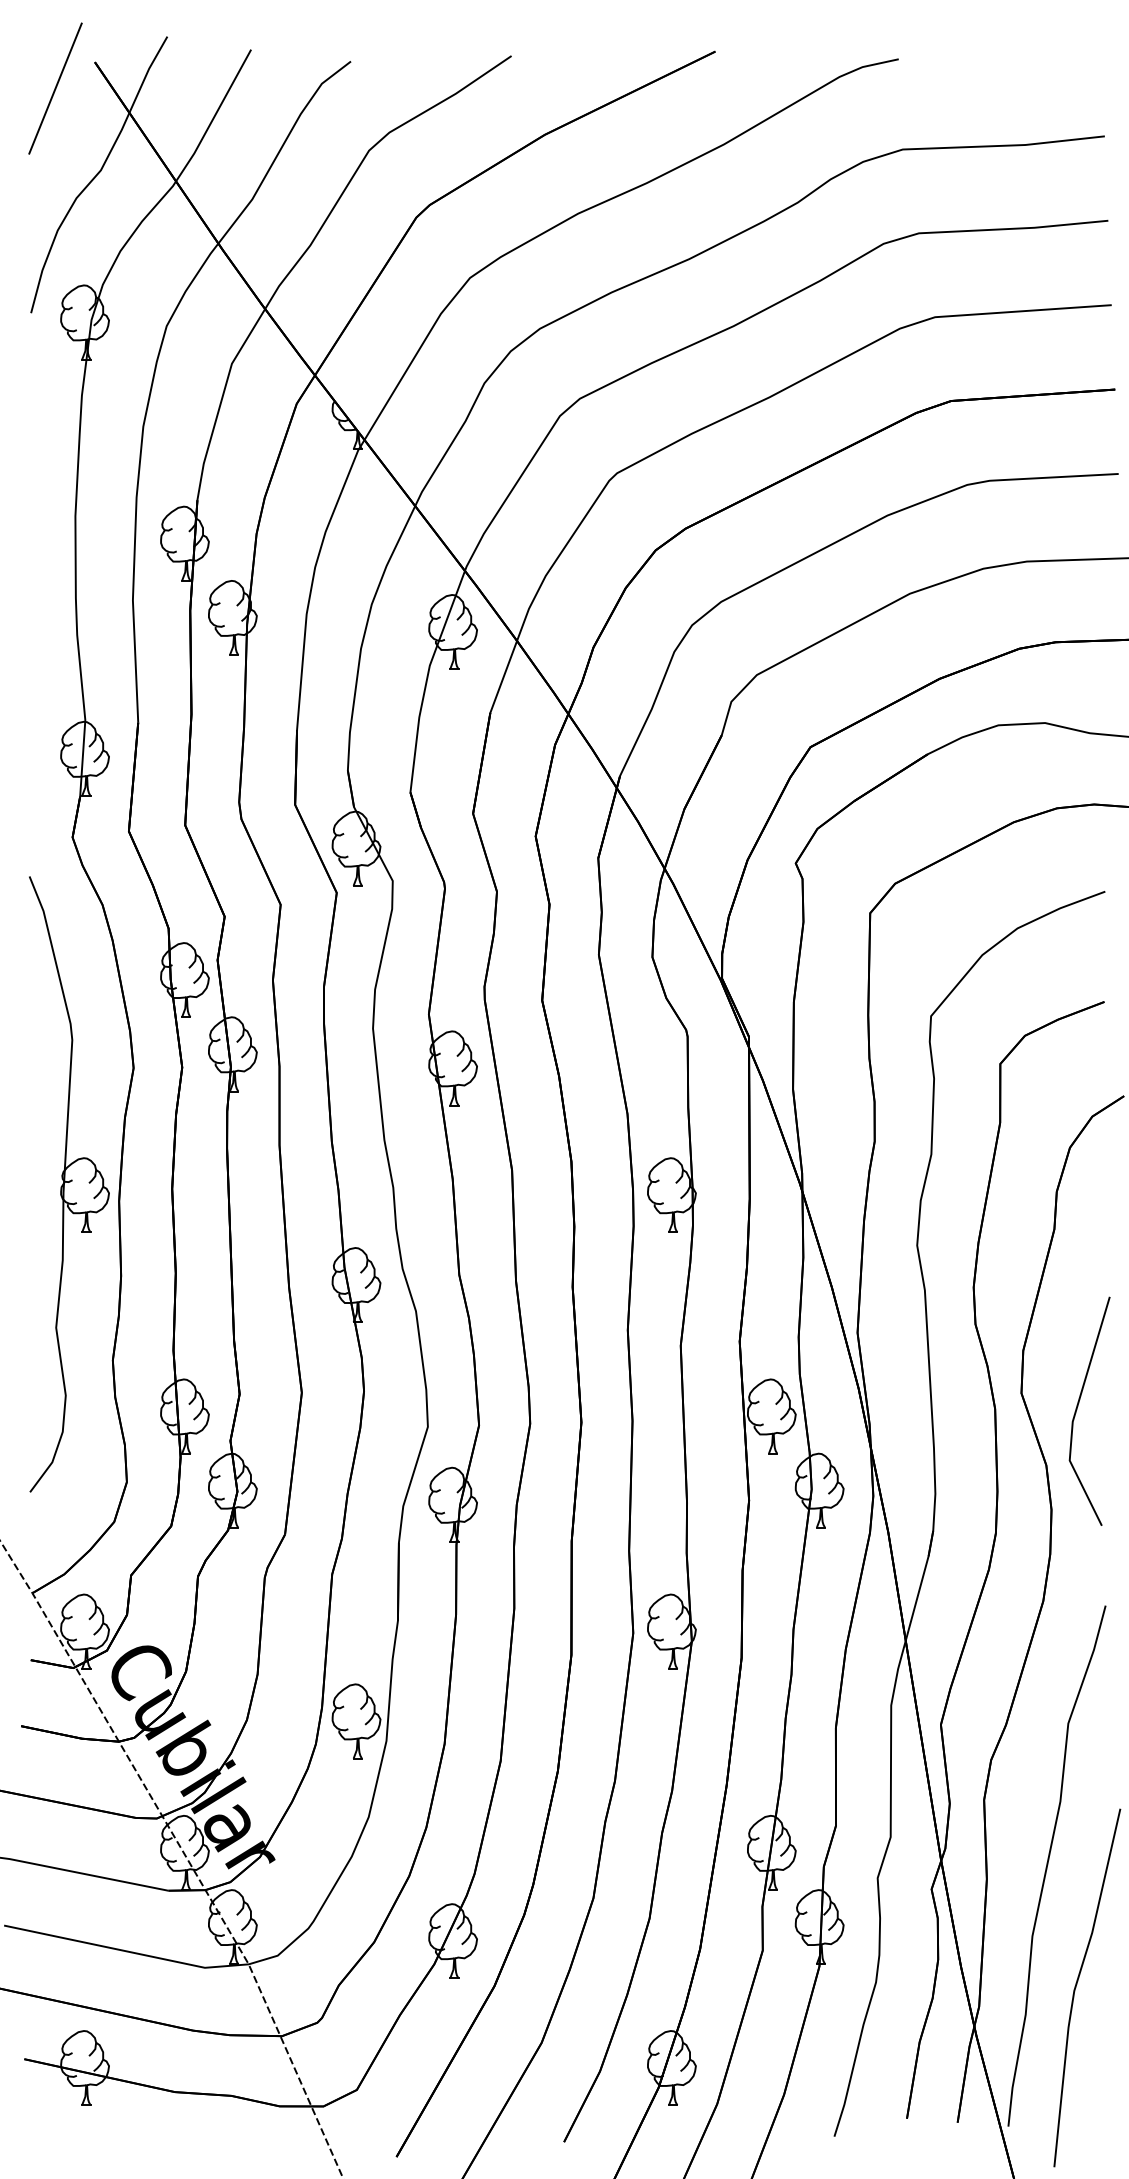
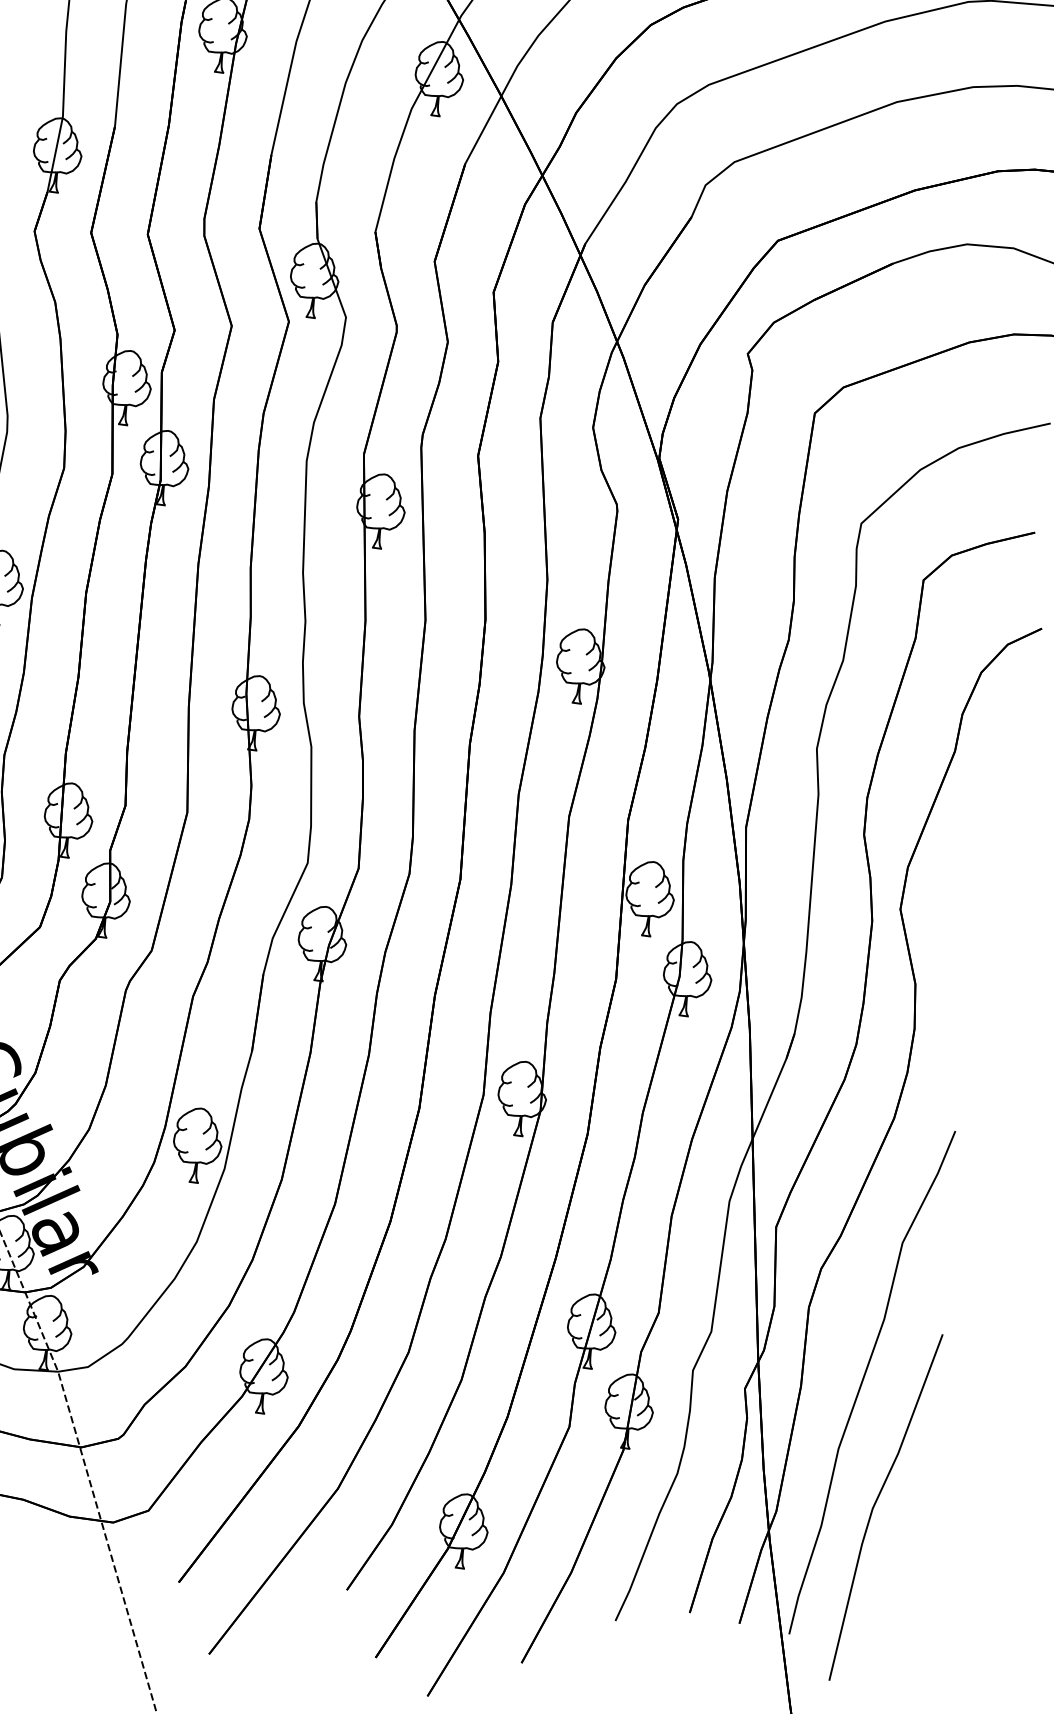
line: (1078, 1406) -> (955, 930), removed

